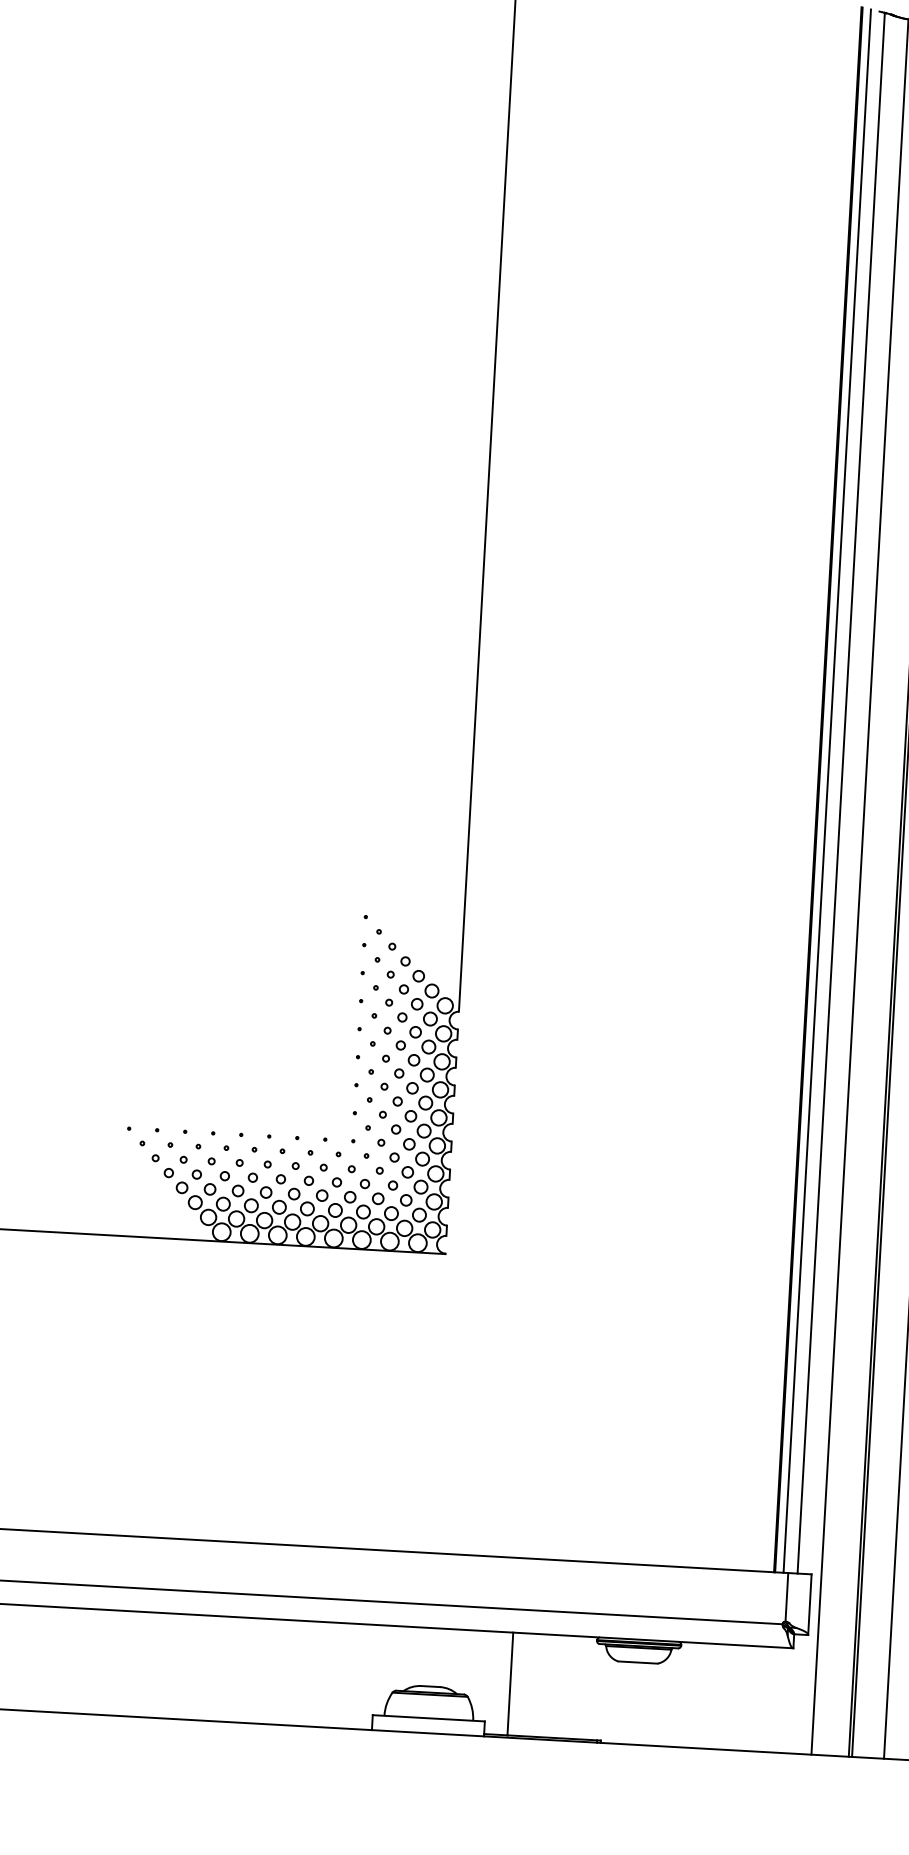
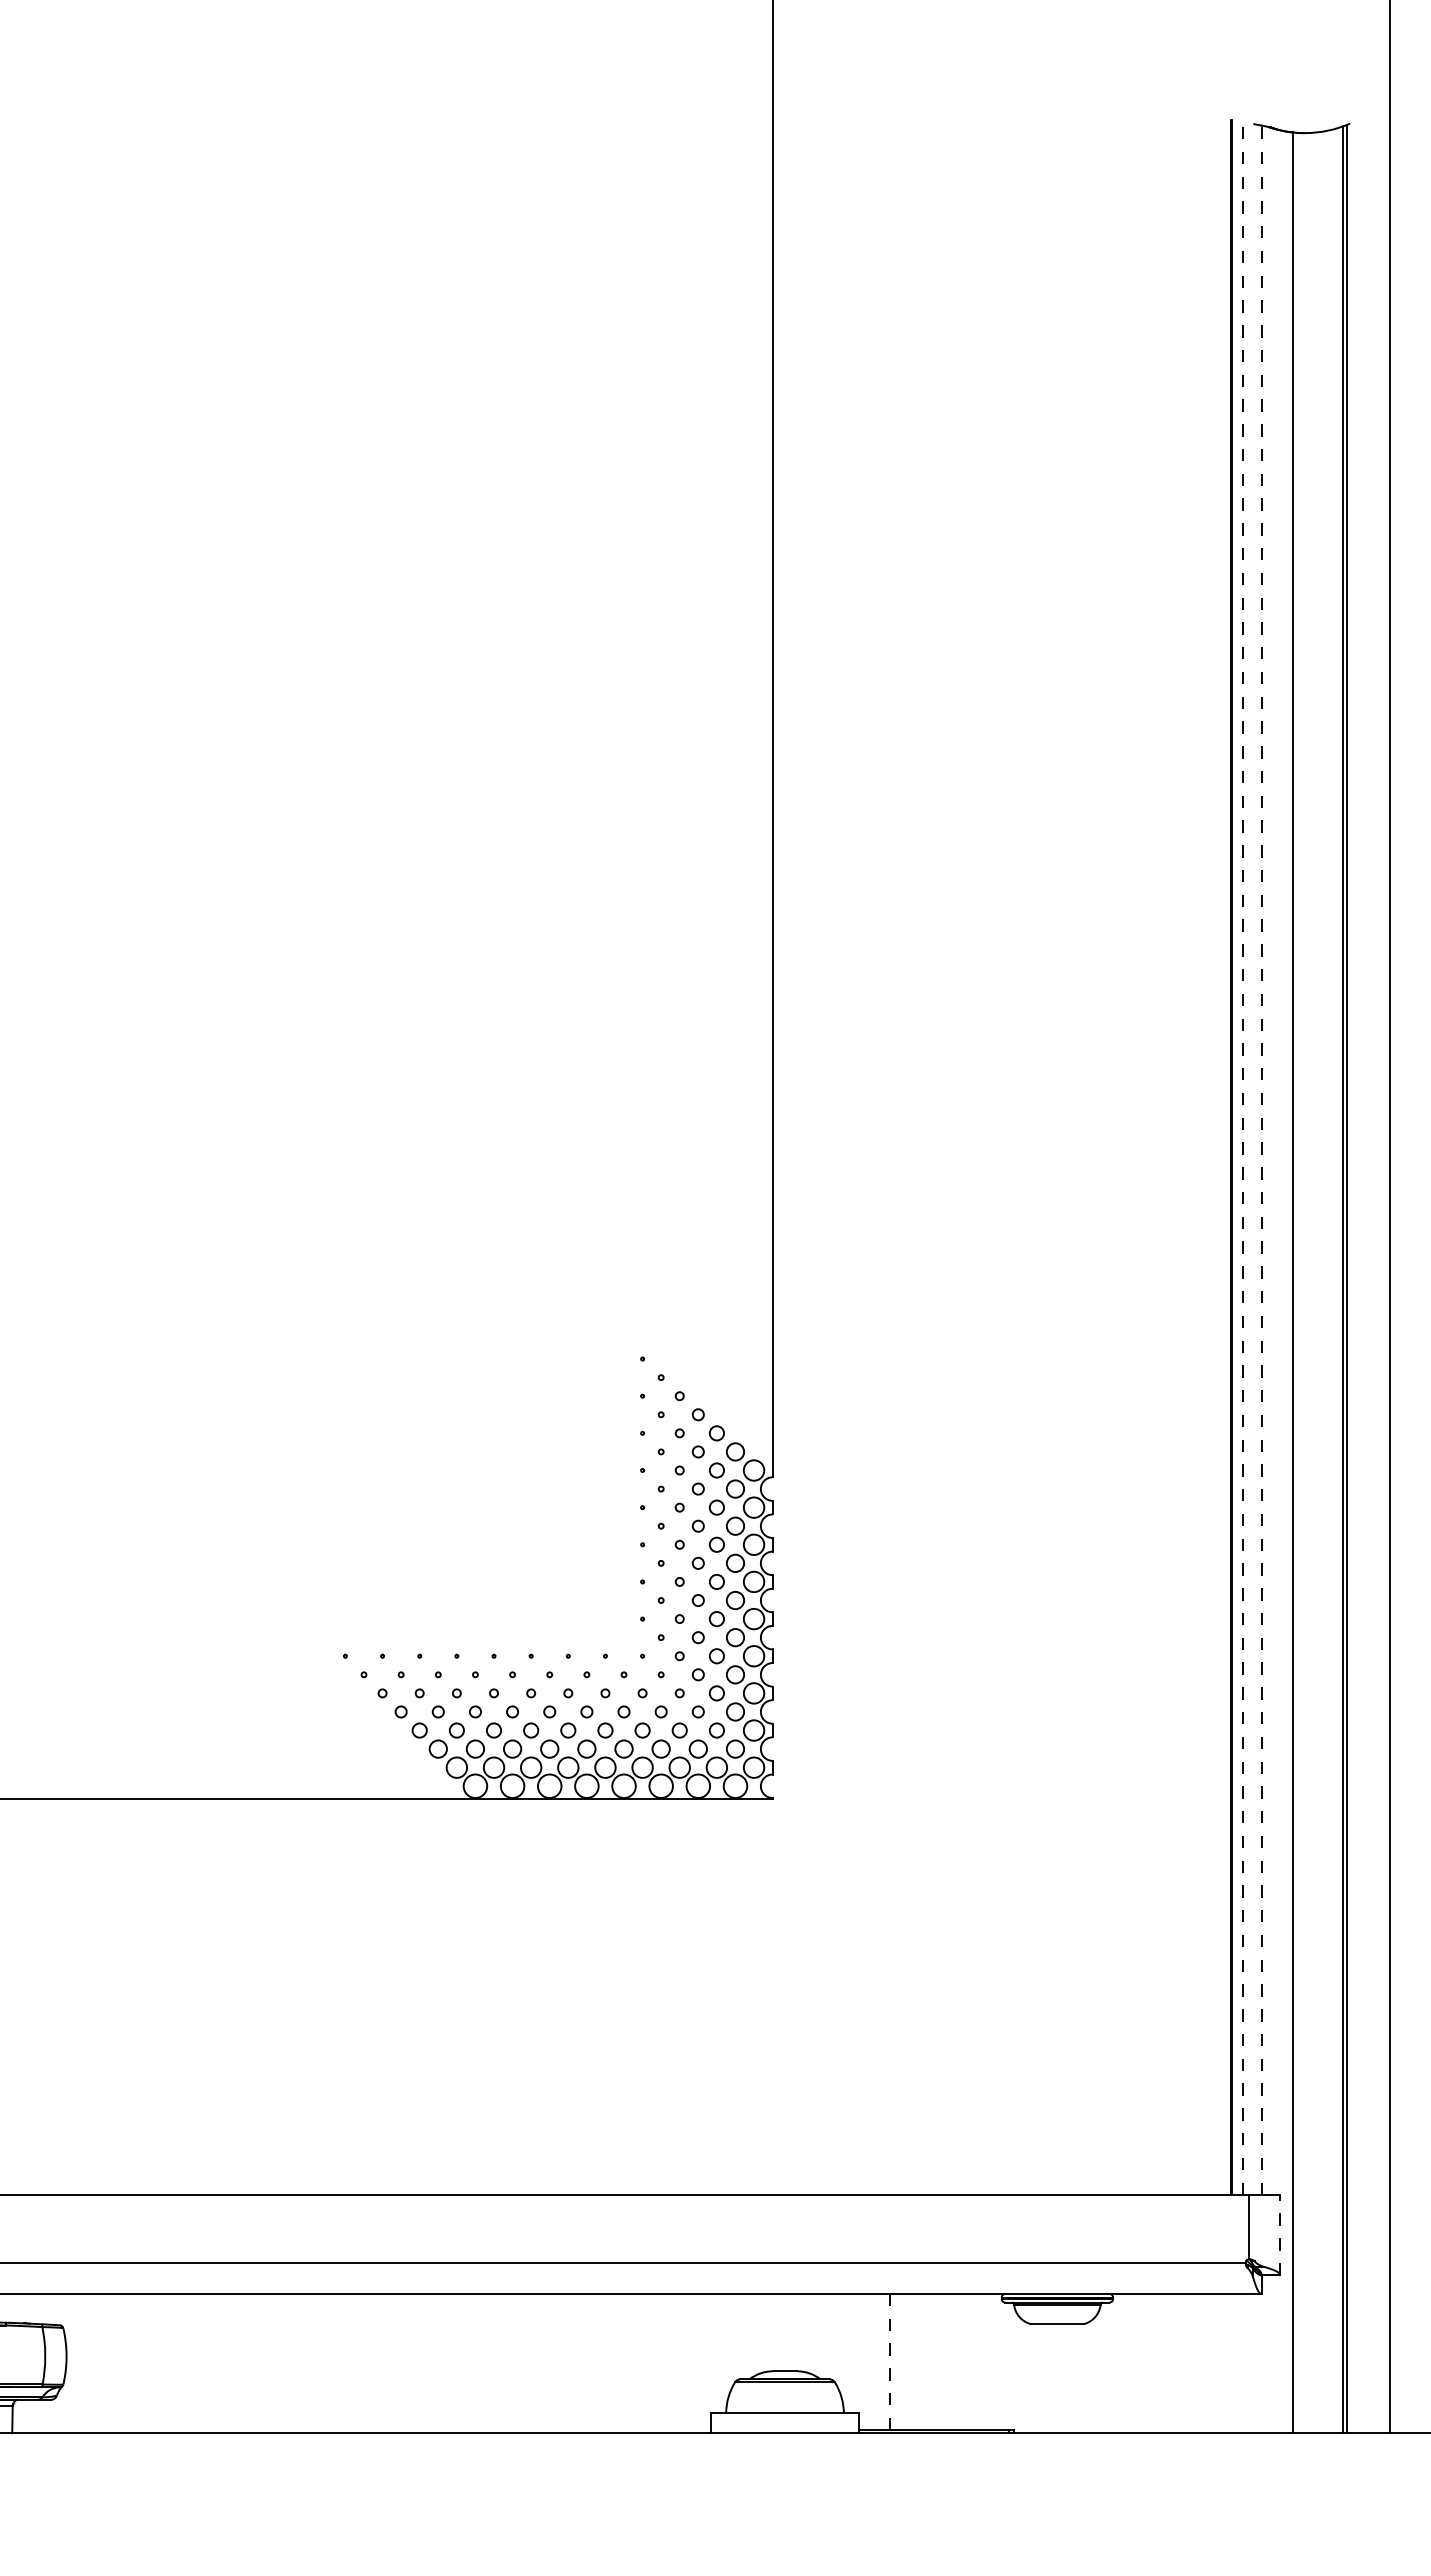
line: (827, 791) -> (1243, 1158), solid -> dashed
line: (841, 793) -> (1261, 1160), solid -> dashed
line: (810, 1604) -> (1280, 2234), solid -> dashed
line: (510, 1683) -> (890, 2361), solid -> dashed

